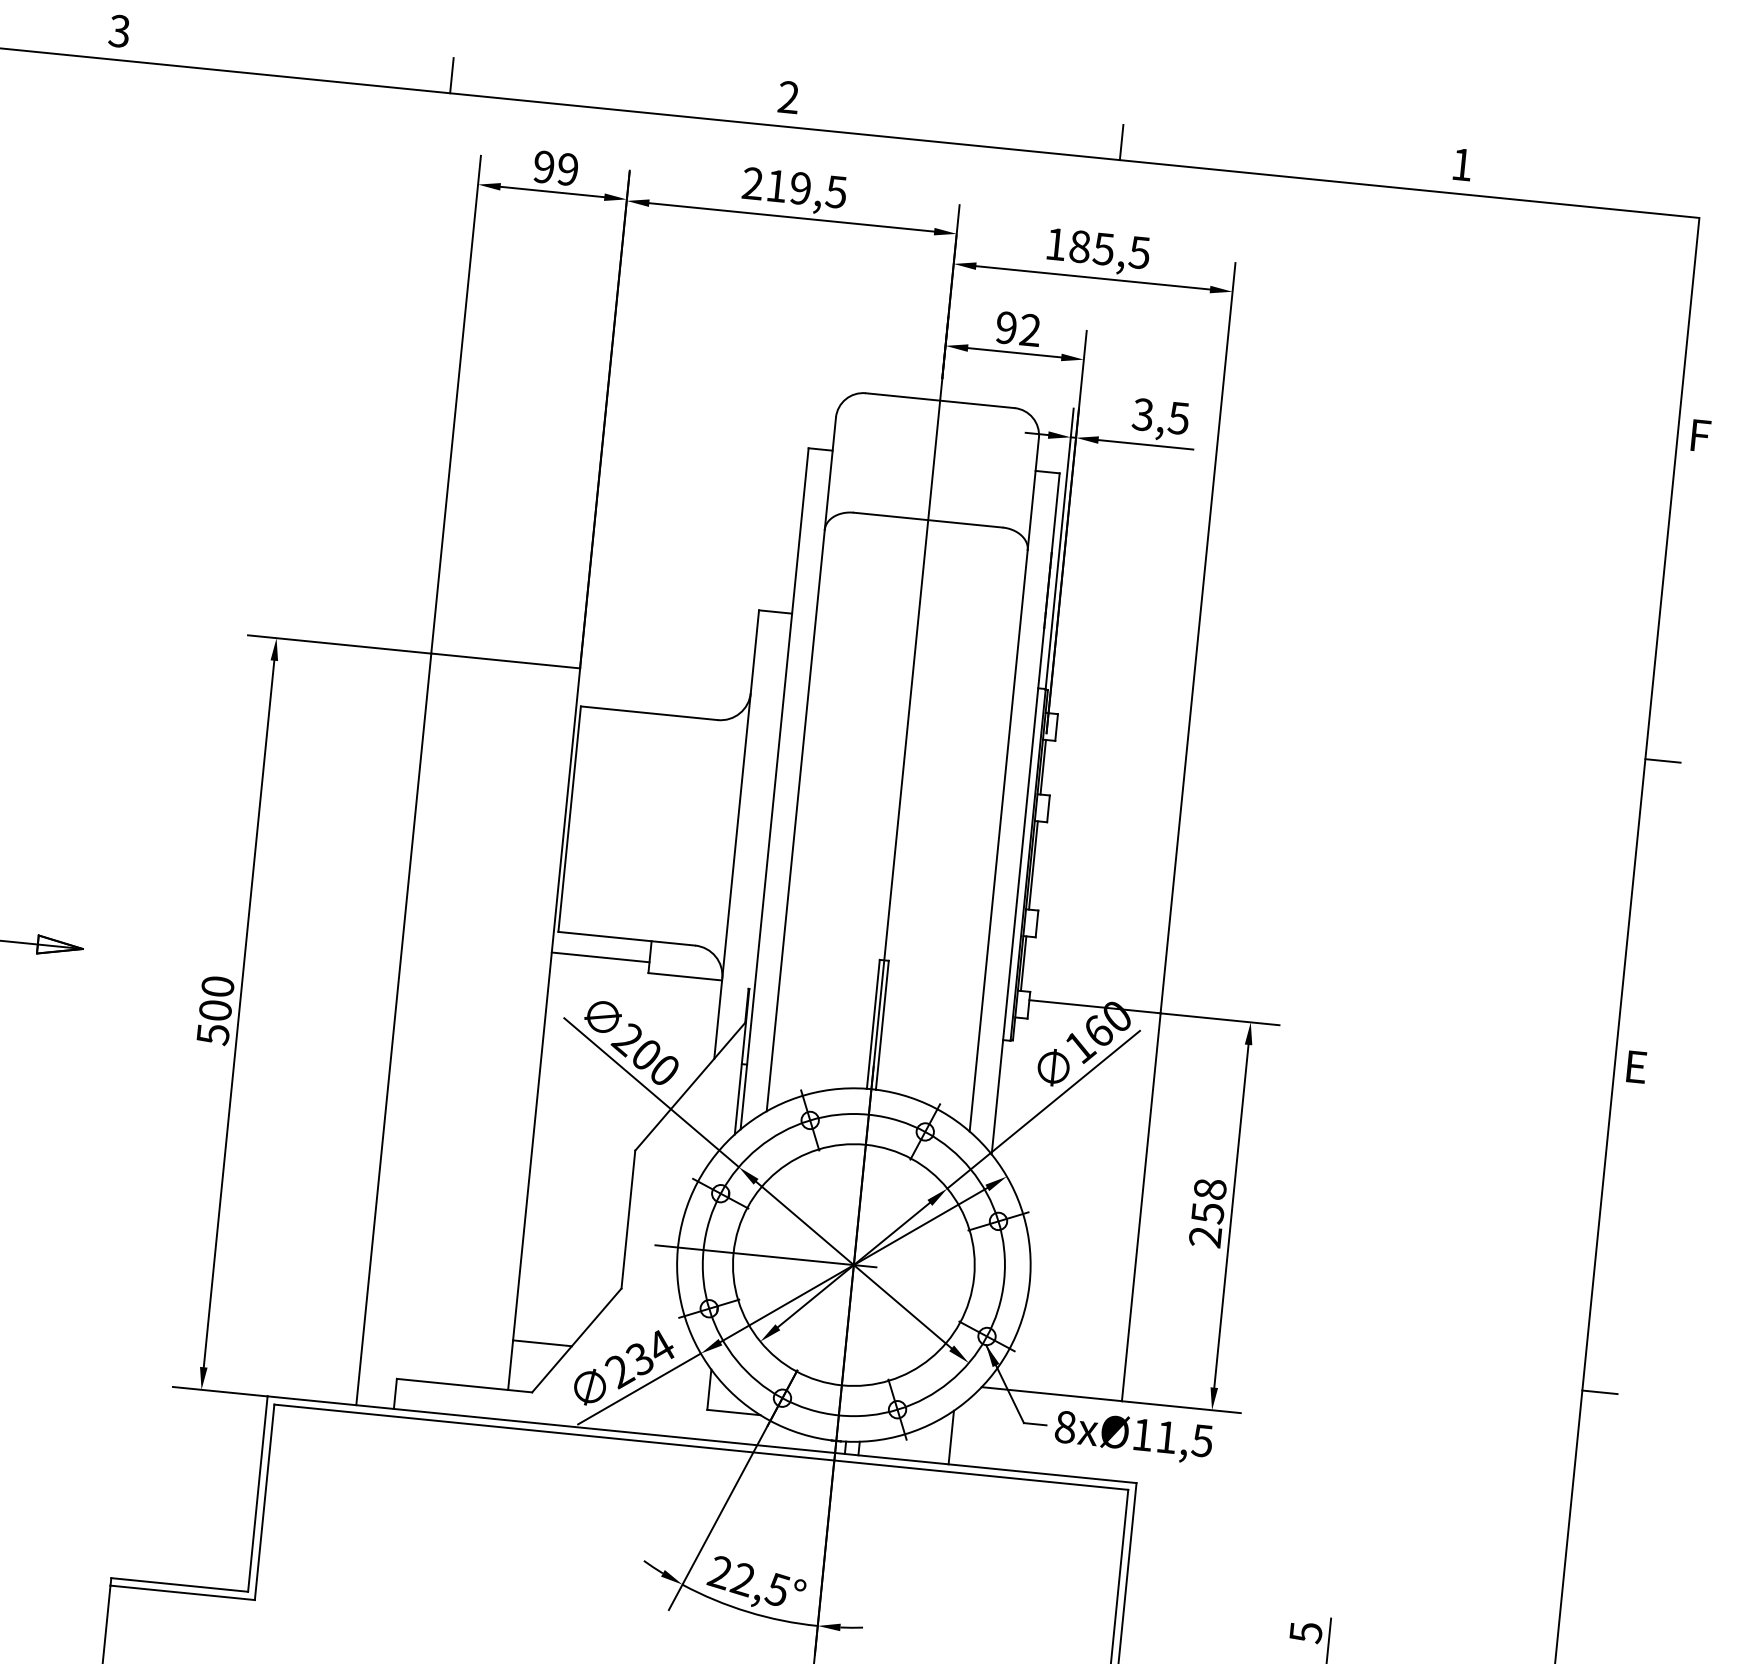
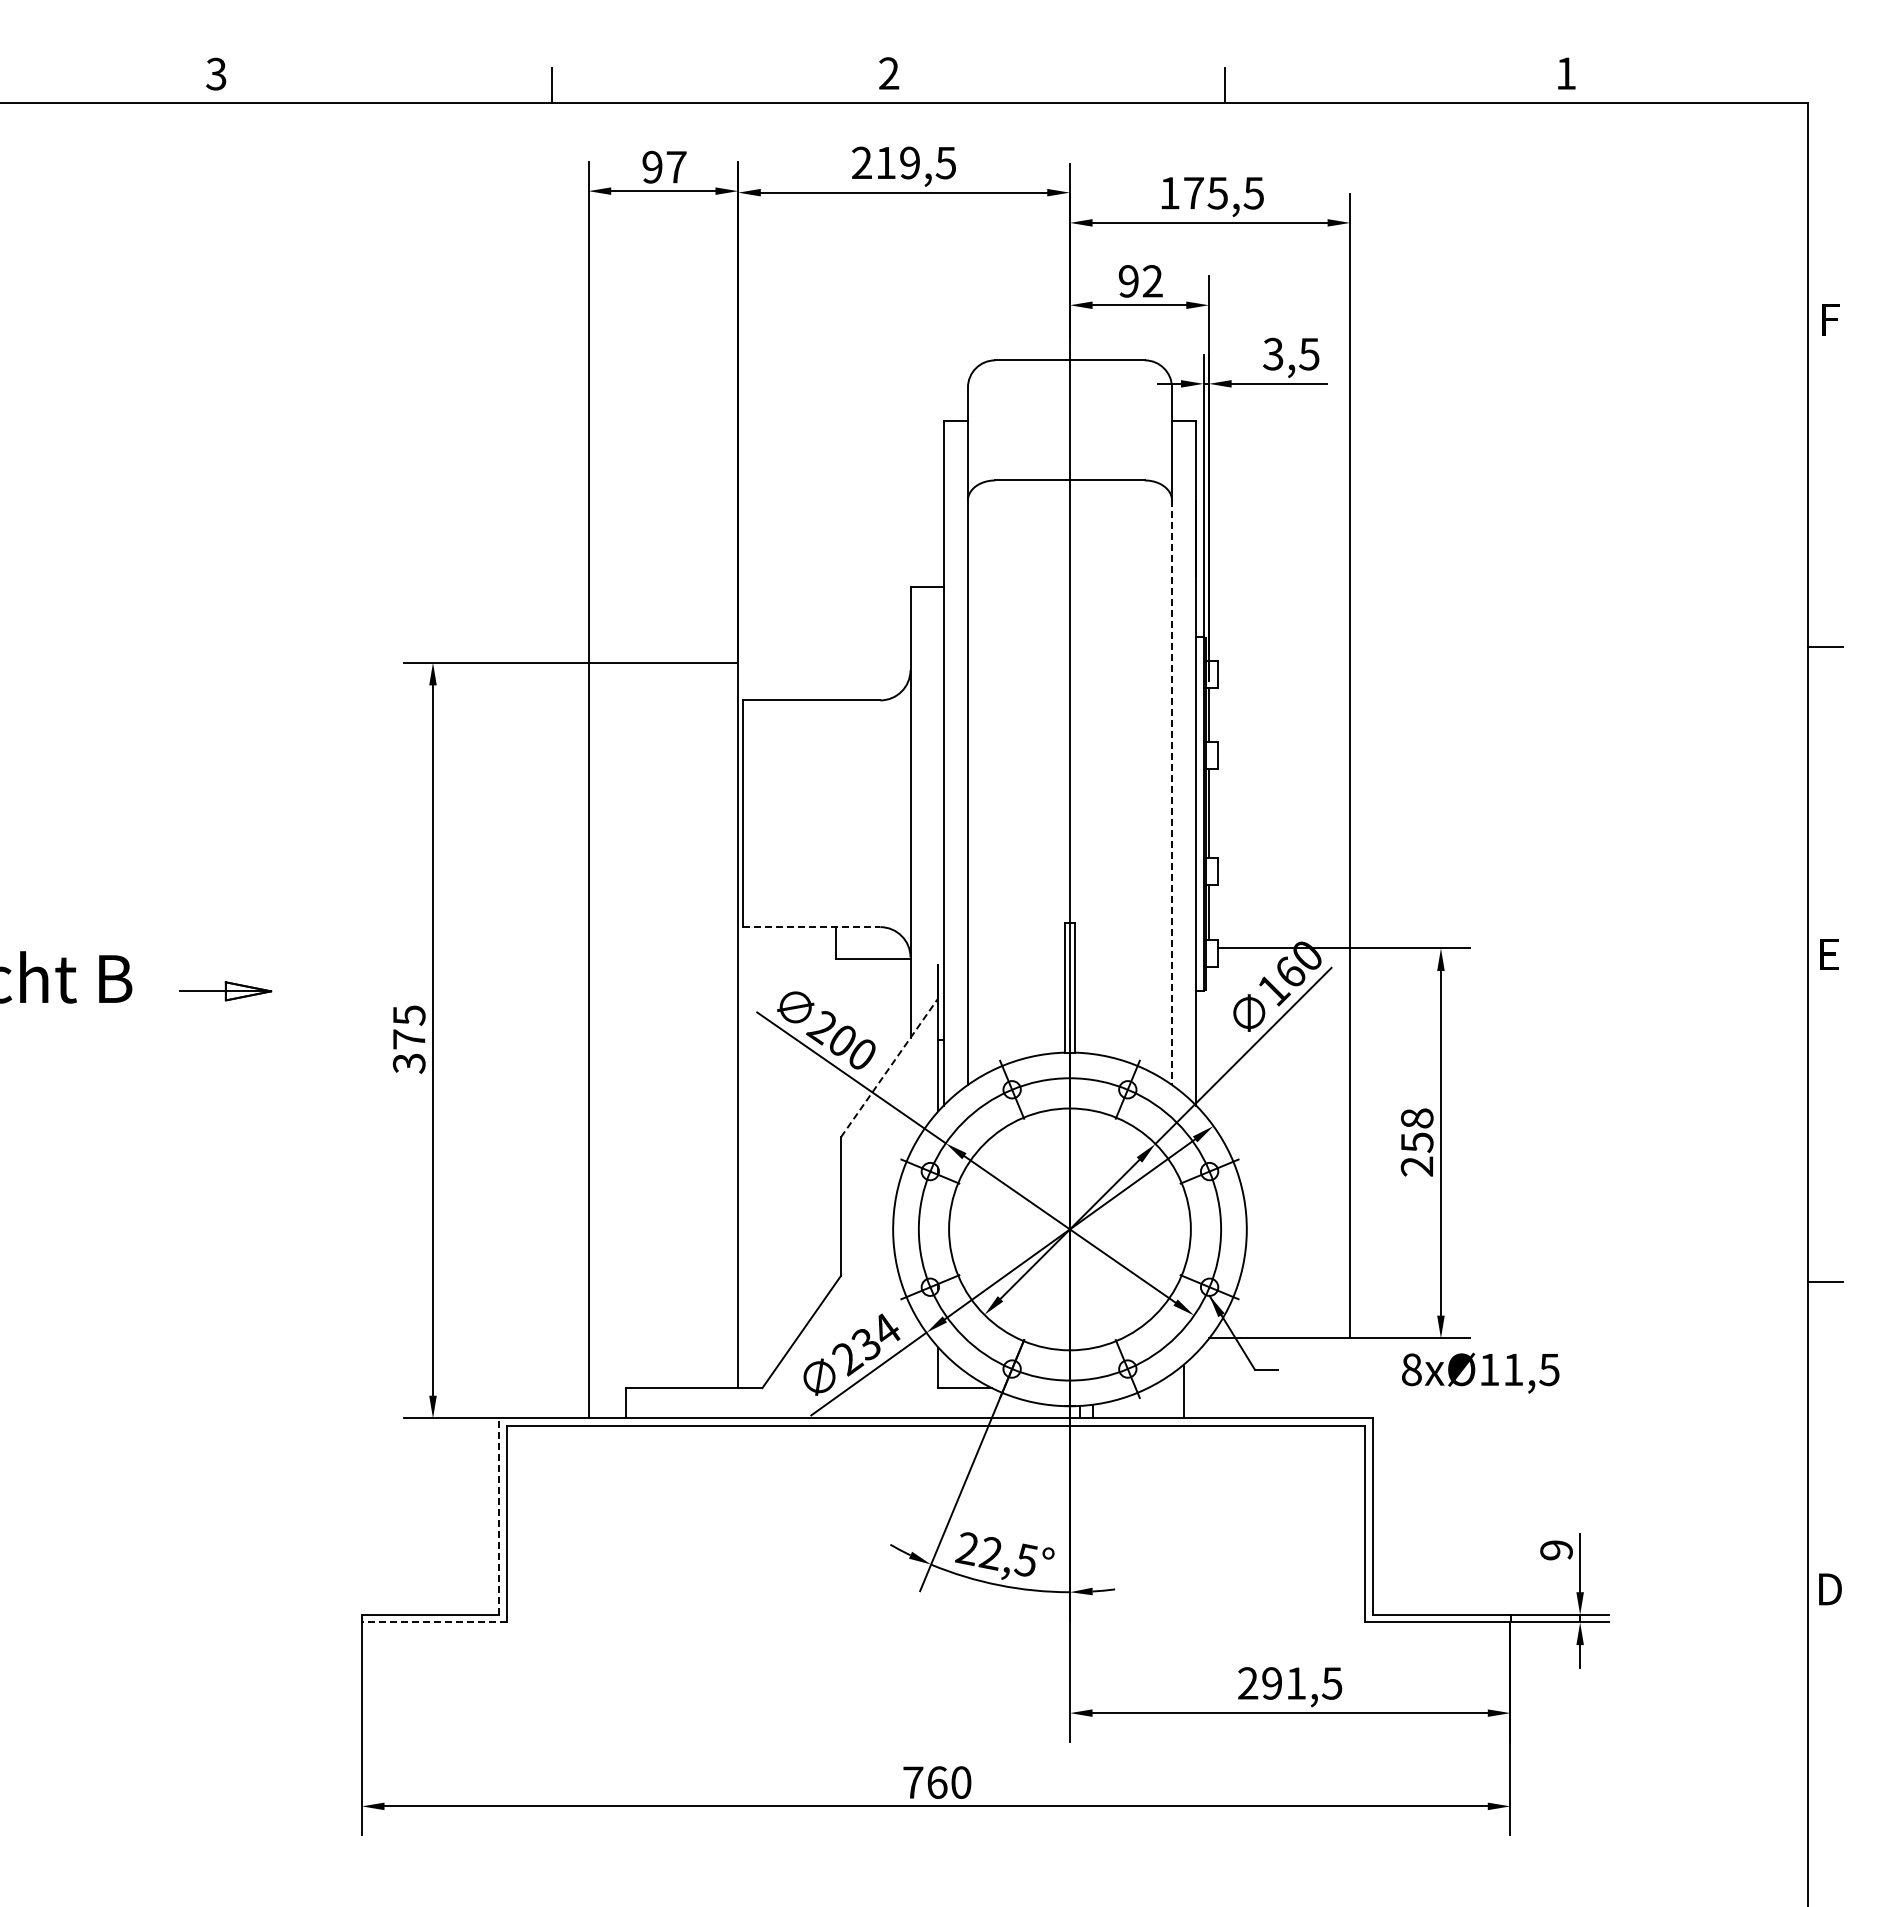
text: (568, 168) -> (676, 166), 99 -> 97
text: (1079, 246) -> (1193, 193), 185,5 -> 175,5
line: (999, 841) -> (1172, 793), solid -> dashed
line: (626, 939) -> (811, 927), solid -> dashed
line: (600, 957) -> (787, 948), removed
text: (214, 1010) -> (408, 1039), 500 -> 375
line: (690, 1086) -> (889, 1067), solid -> dashed
line: (765, 1256) -> (981, 1229), removed
line: (542, 1343) -> (767, 1338), removed
text: (1133, 1436) -> (1480, 1372), moved
line: (257, 1493) -> (499, 1516), solid -> dashed
line: (182, 1592) -> (434, 1622), solid -> dashed
text: (1305, 1632) -> (1556, 1550), 5 -> 9

